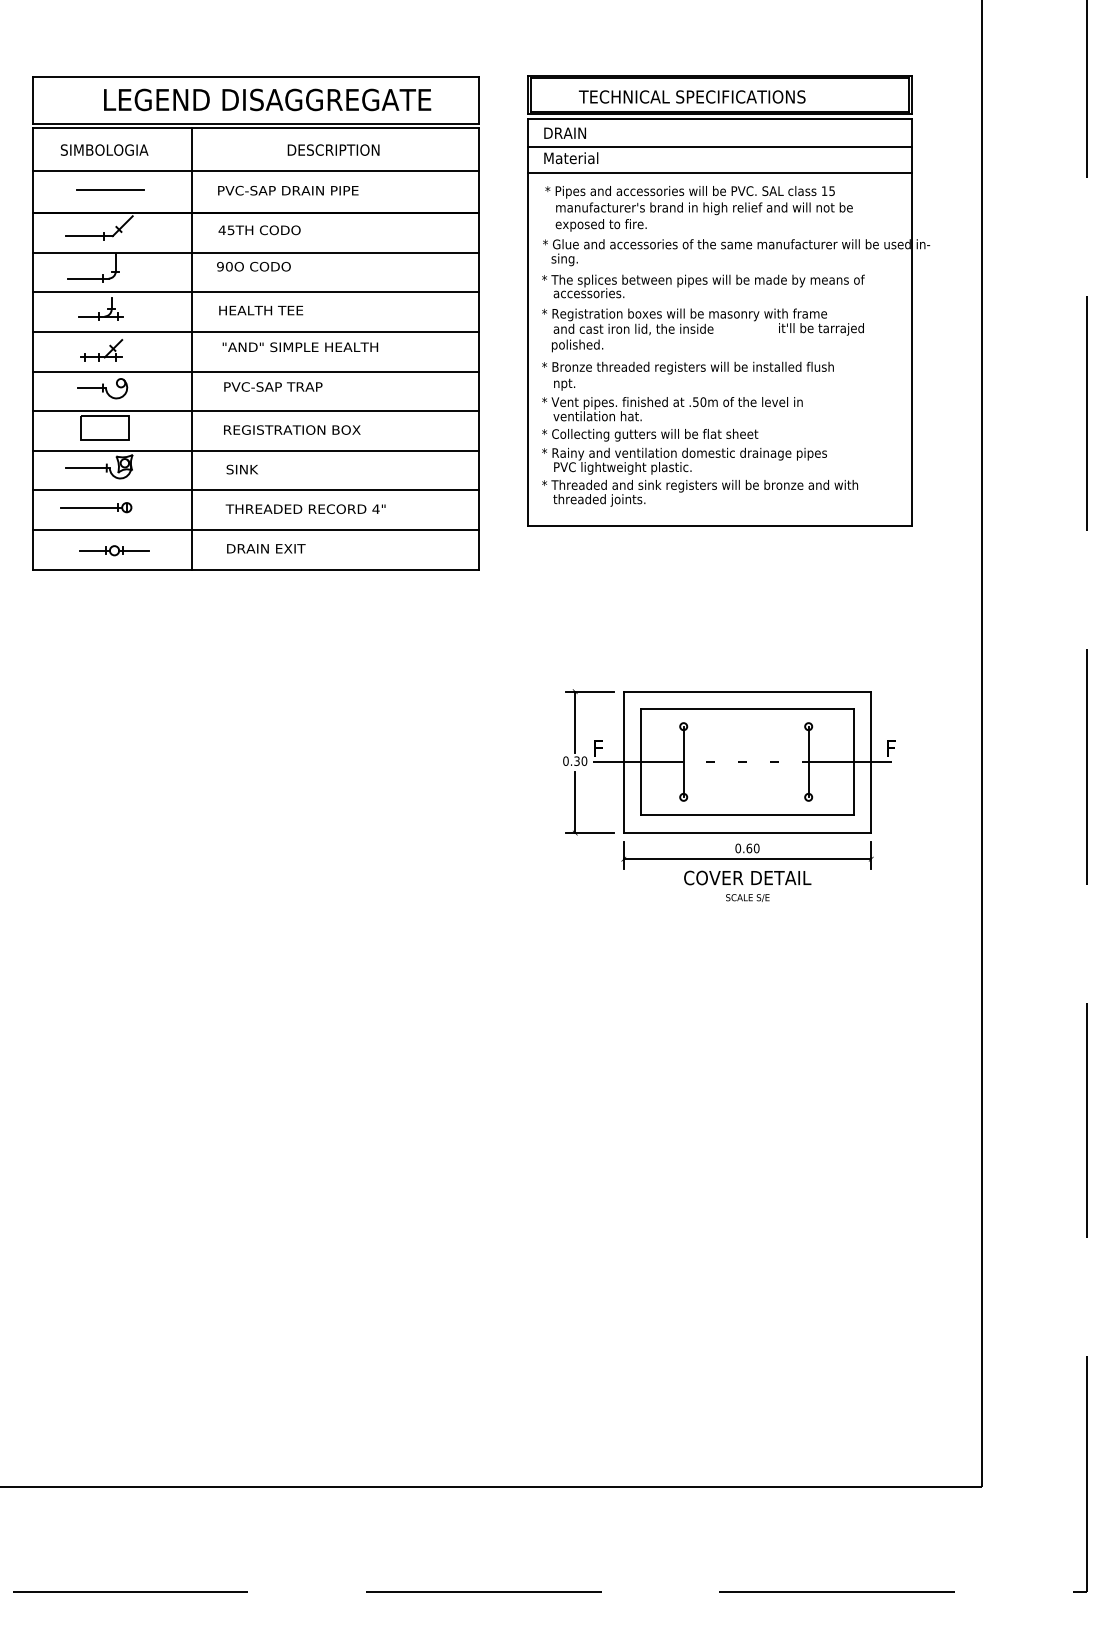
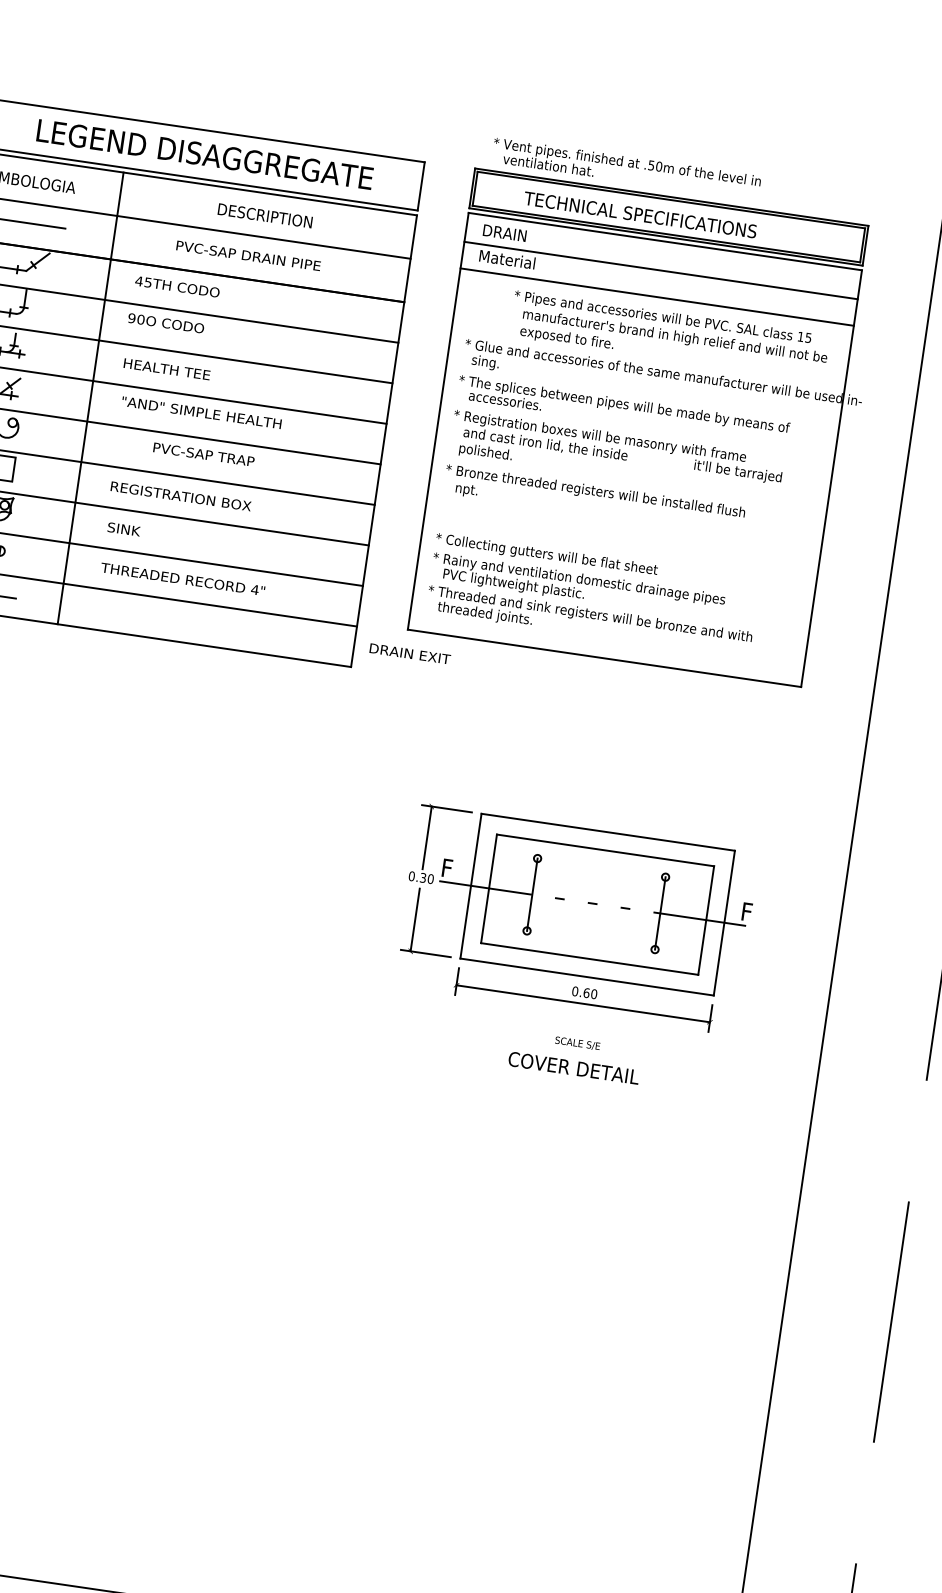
text: (288, 190) -> (248, 255), moved
text: (698, 208) -> (669, 335), moved
text: (273, 386) -> (204, 454), moved
text: (672, 409) -> (626, 169), moved
text: (266, 548) -> (410, 653), moved
text: (747, 877) -> (573, 1067), moved

